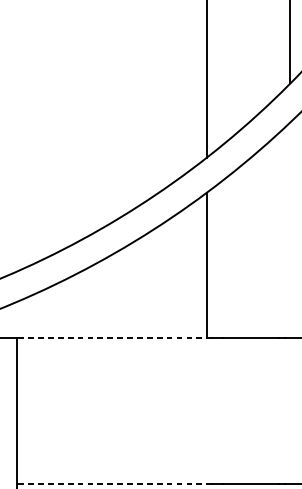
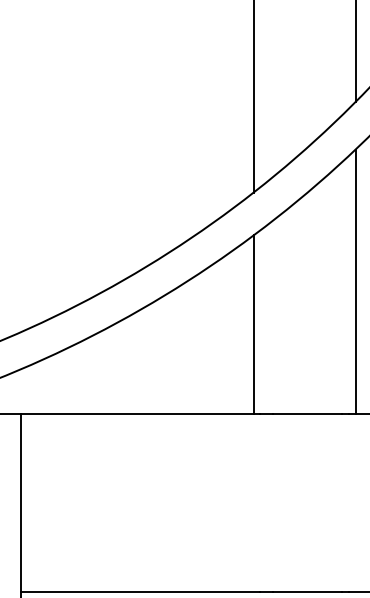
line: (290, 230) -> (355, 281), added
line: (114, 338) -> (140, 413), dashed -> solid
line: (114, 484) -> (140, 592), dashed -> solid

